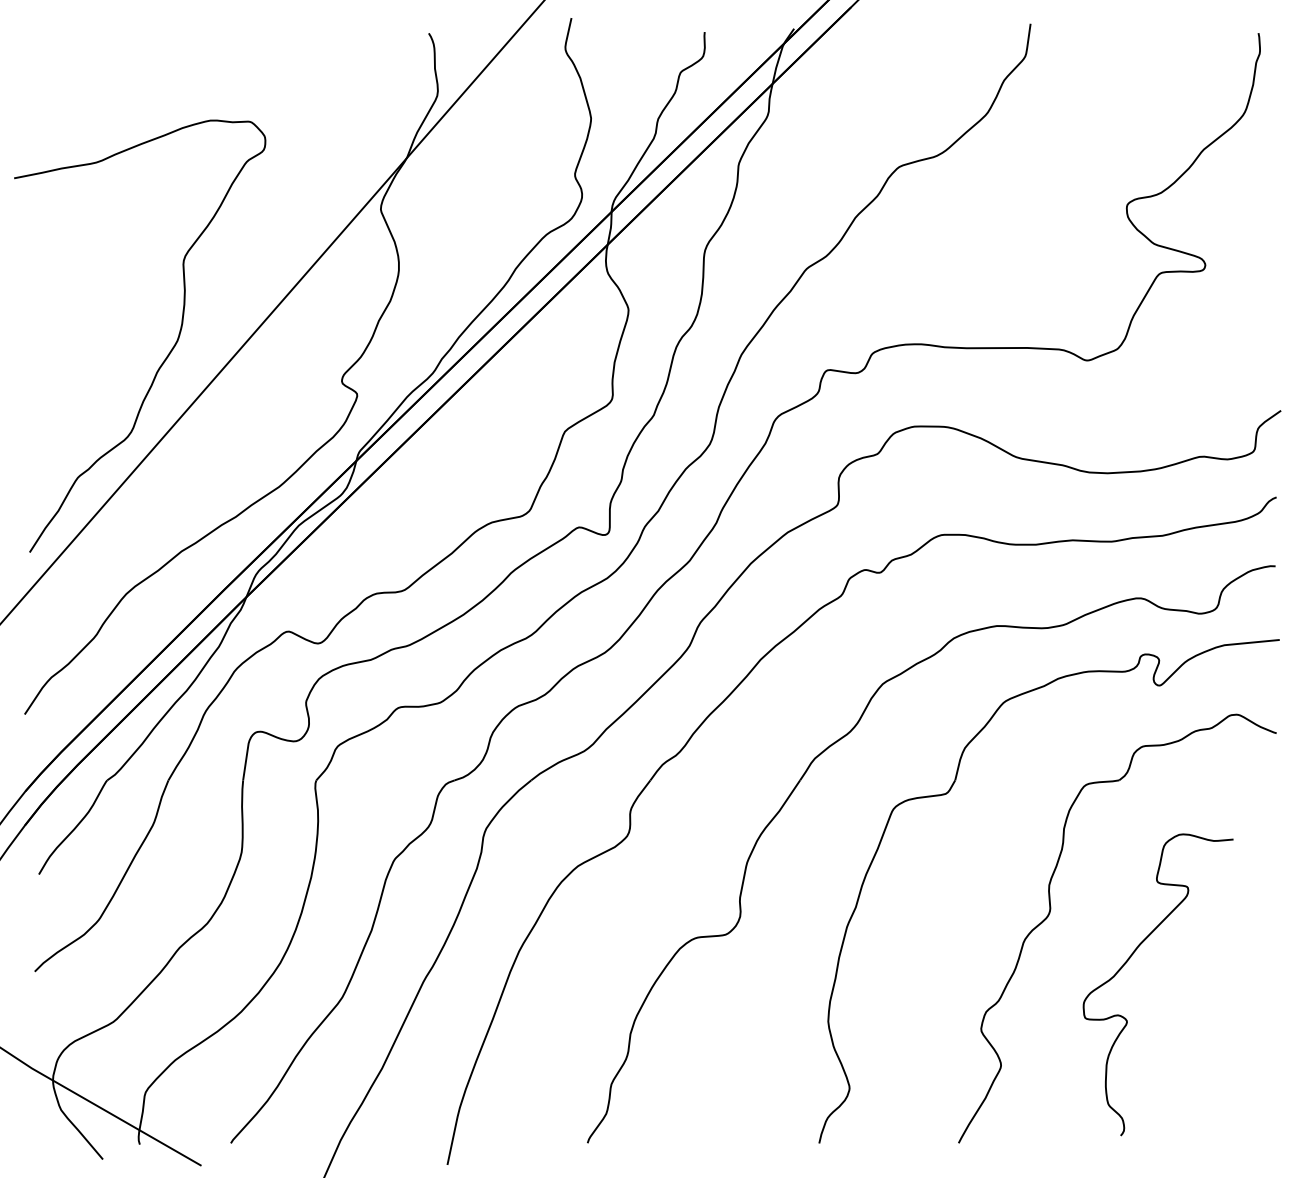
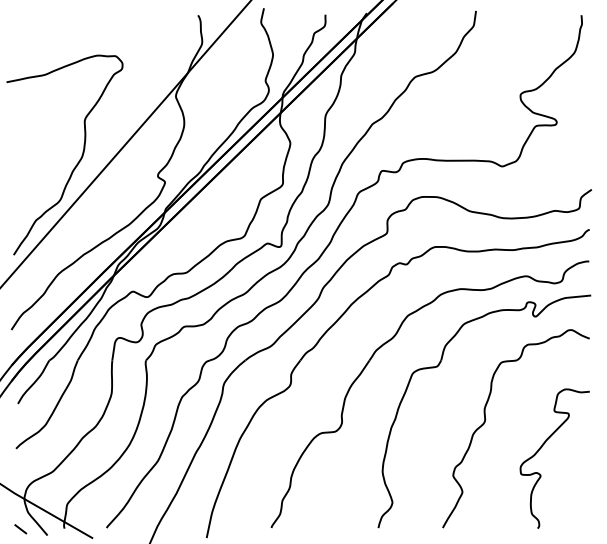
curve: (1131, 960) -> (542, 447), moved
line: (44, 1146) -> (20, 529), added

